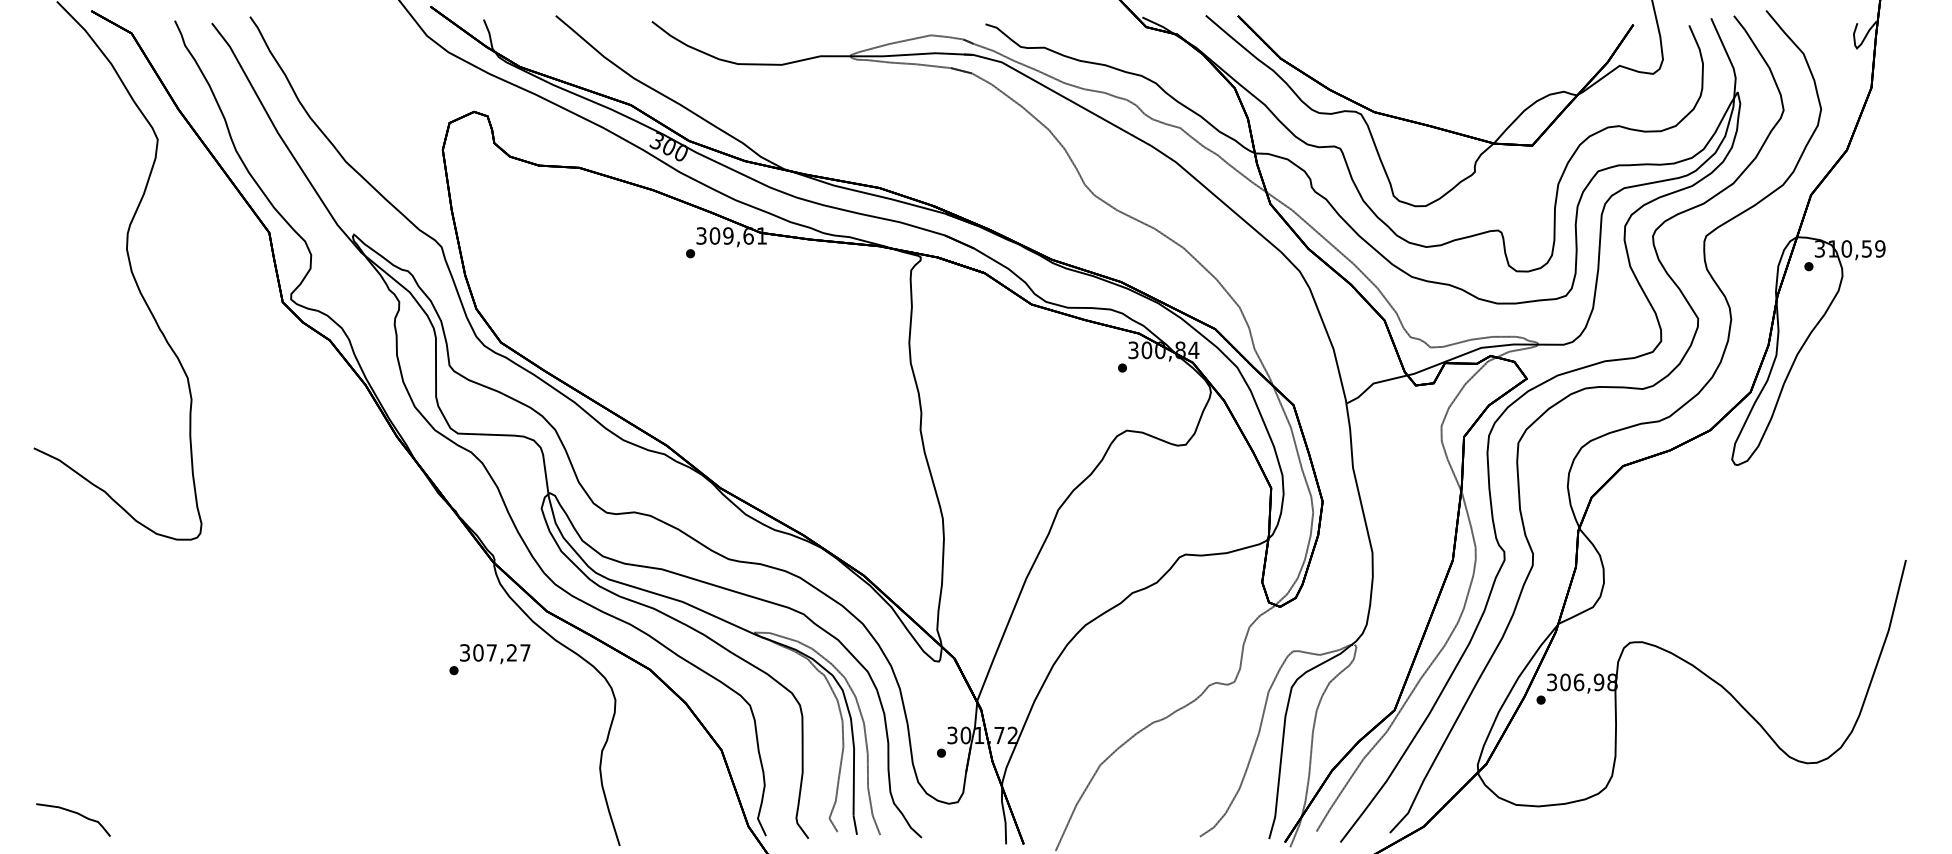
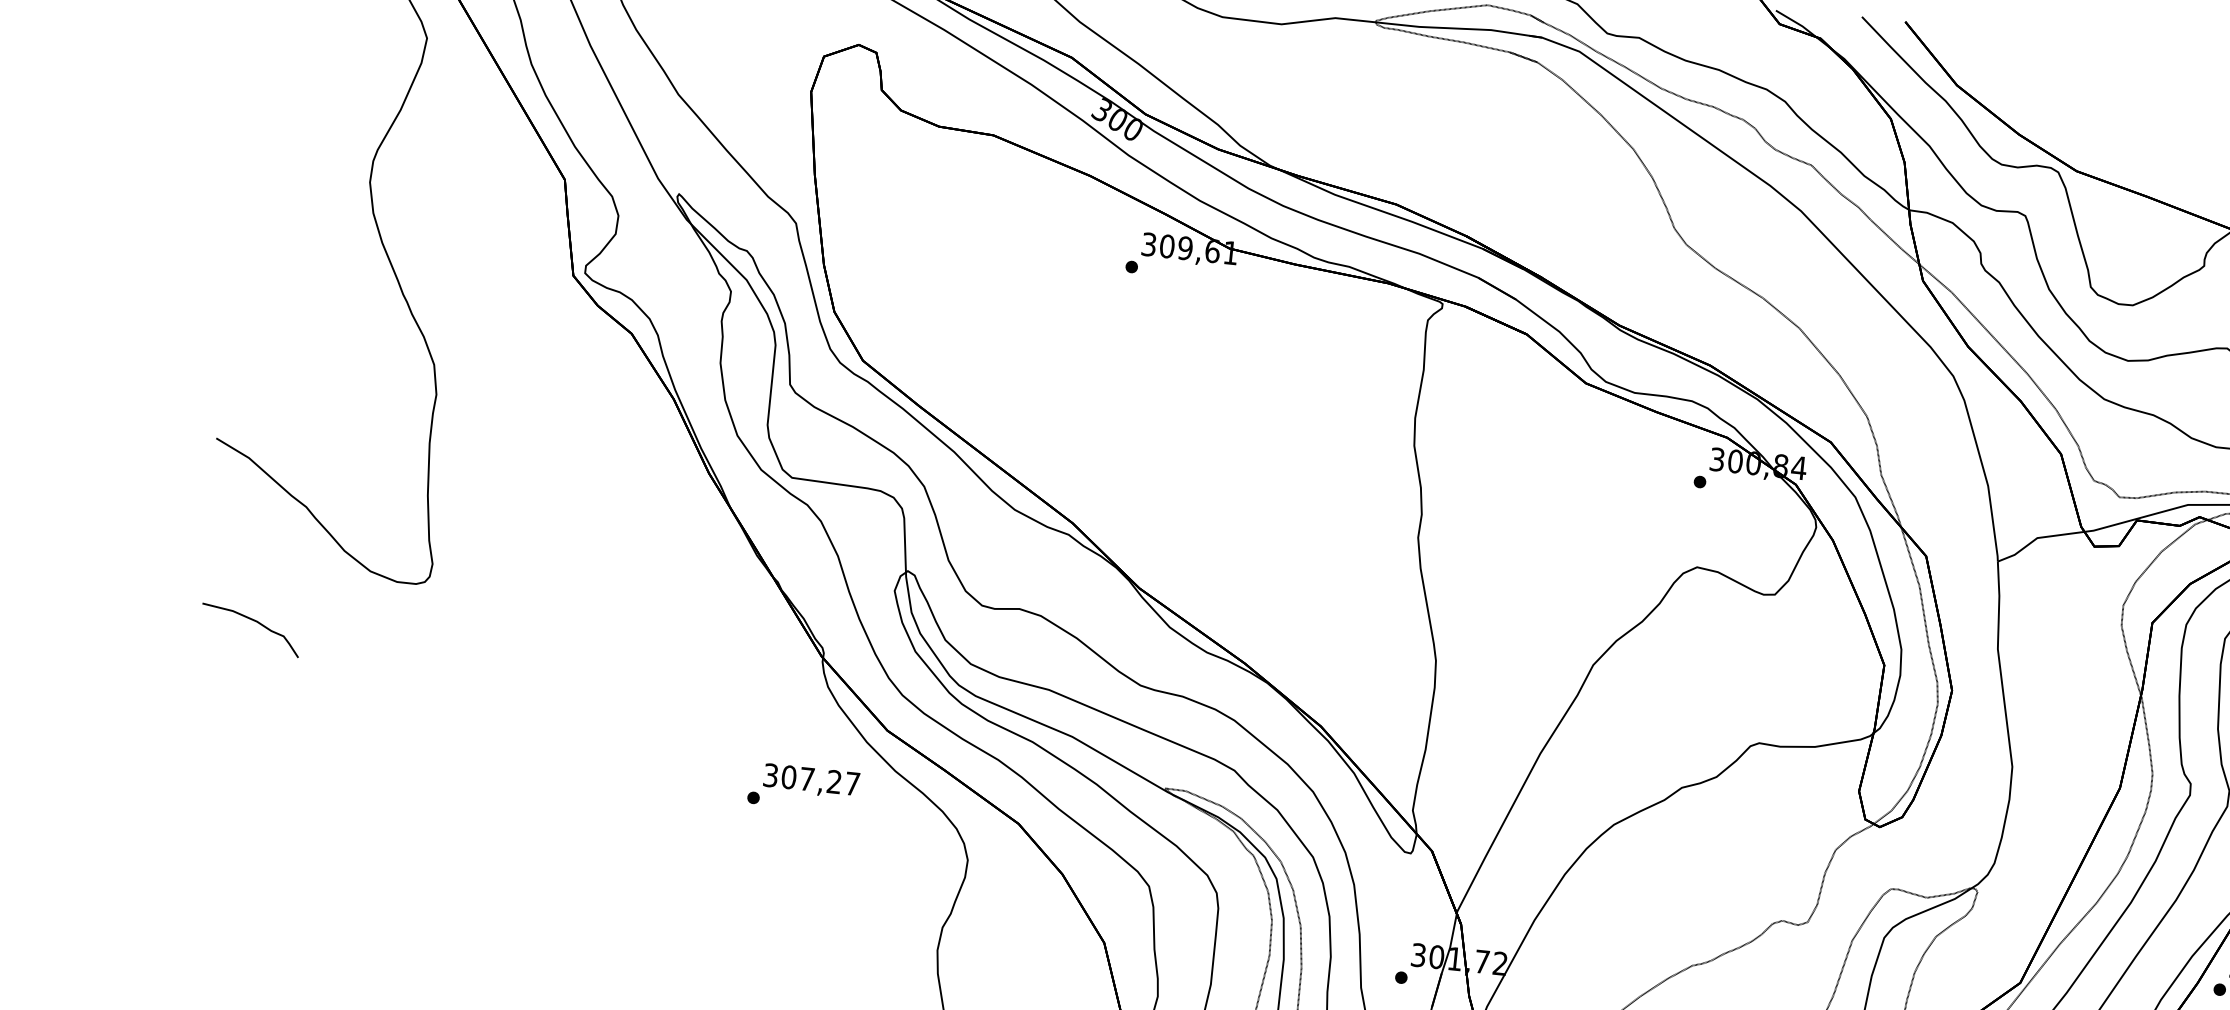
curve: (74, 813) -> (252, 621), moved

